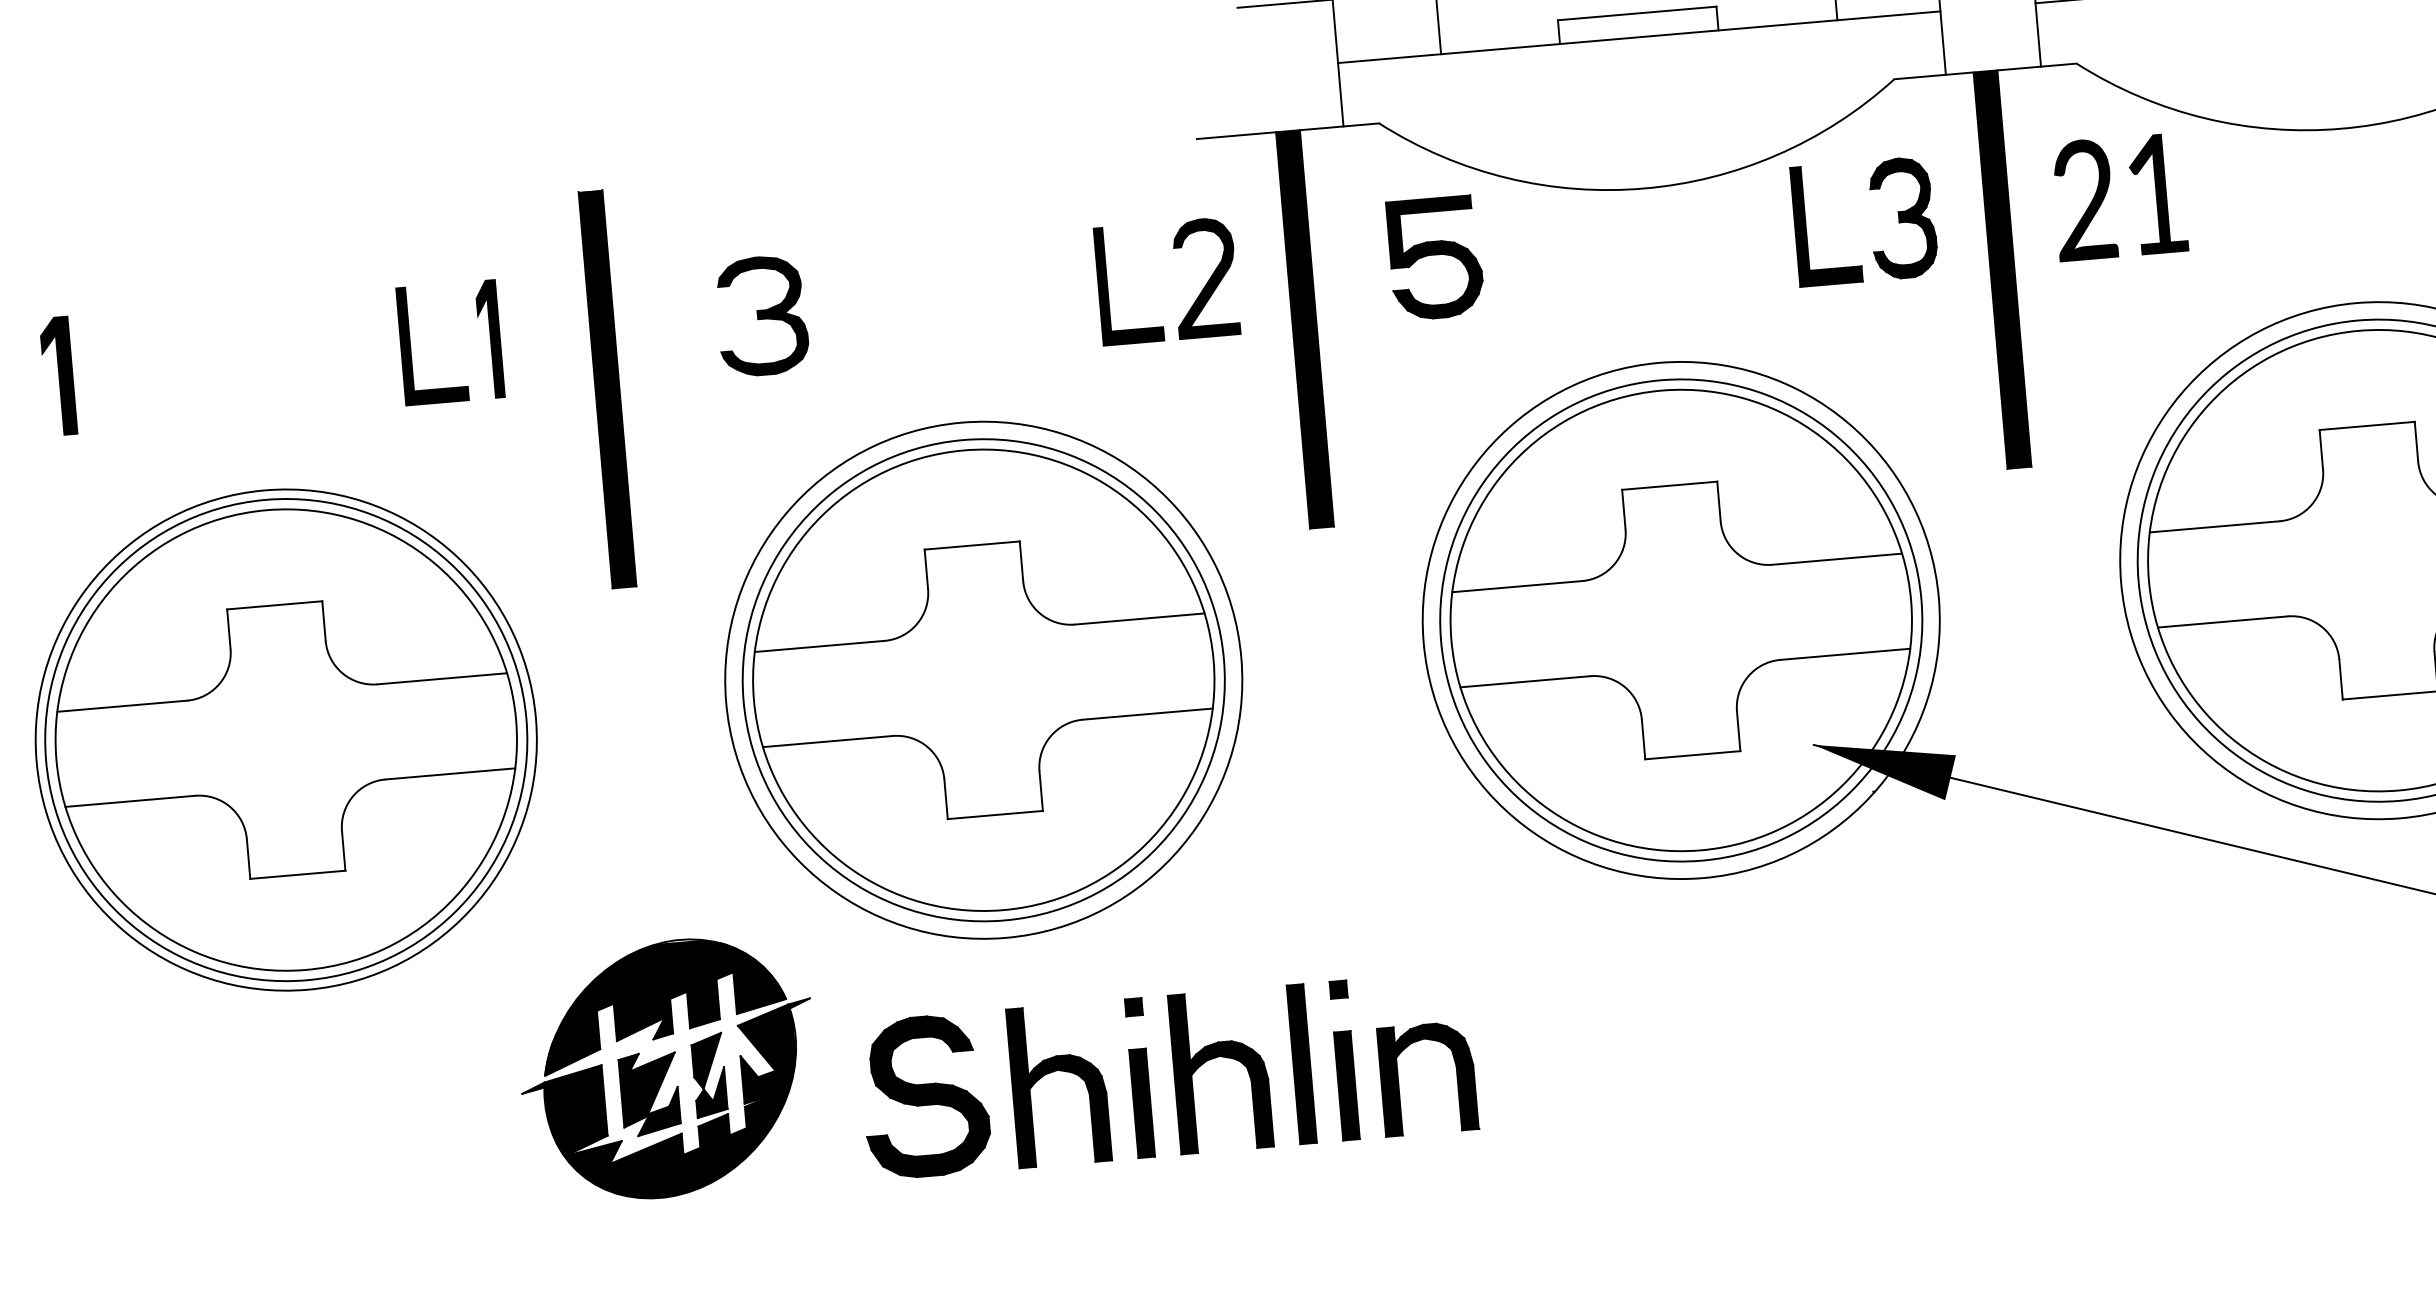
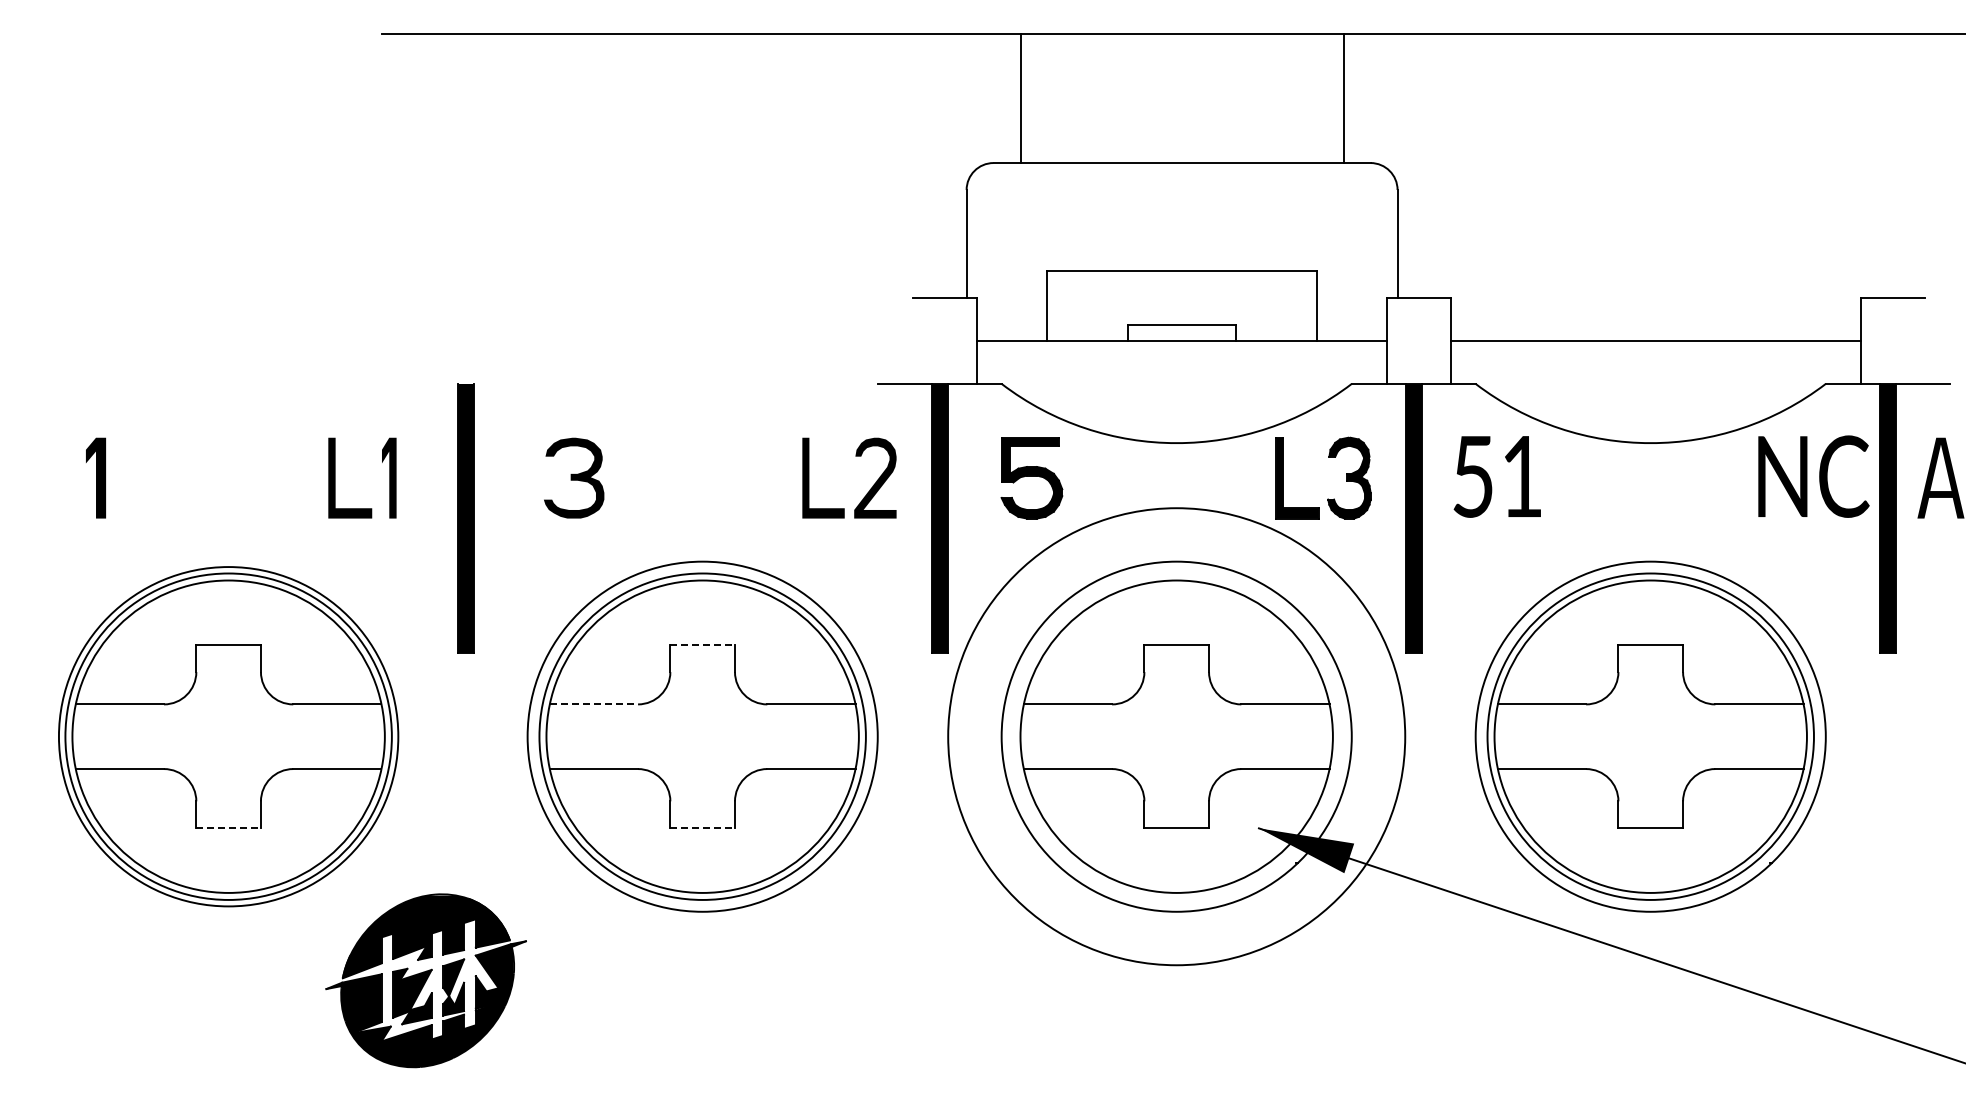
text: (2083, 200) -> (1472, 476), 21 -> 51
line: (973, 545) -> (703, 645), solid -> dashed
circle: (1680, 620) -> (1176, 736), size x1.4
line: (820, 646) -> (594, 704), solid -> dashed
line: (996, 815) -> (703, 828), solid -> dashed
line: (299, 875) -> (229, 828), solid -> dashed
part: (667, 1068) -> (425, 980), moved
part: (1167, 1074) -> (803, 1013), removed

